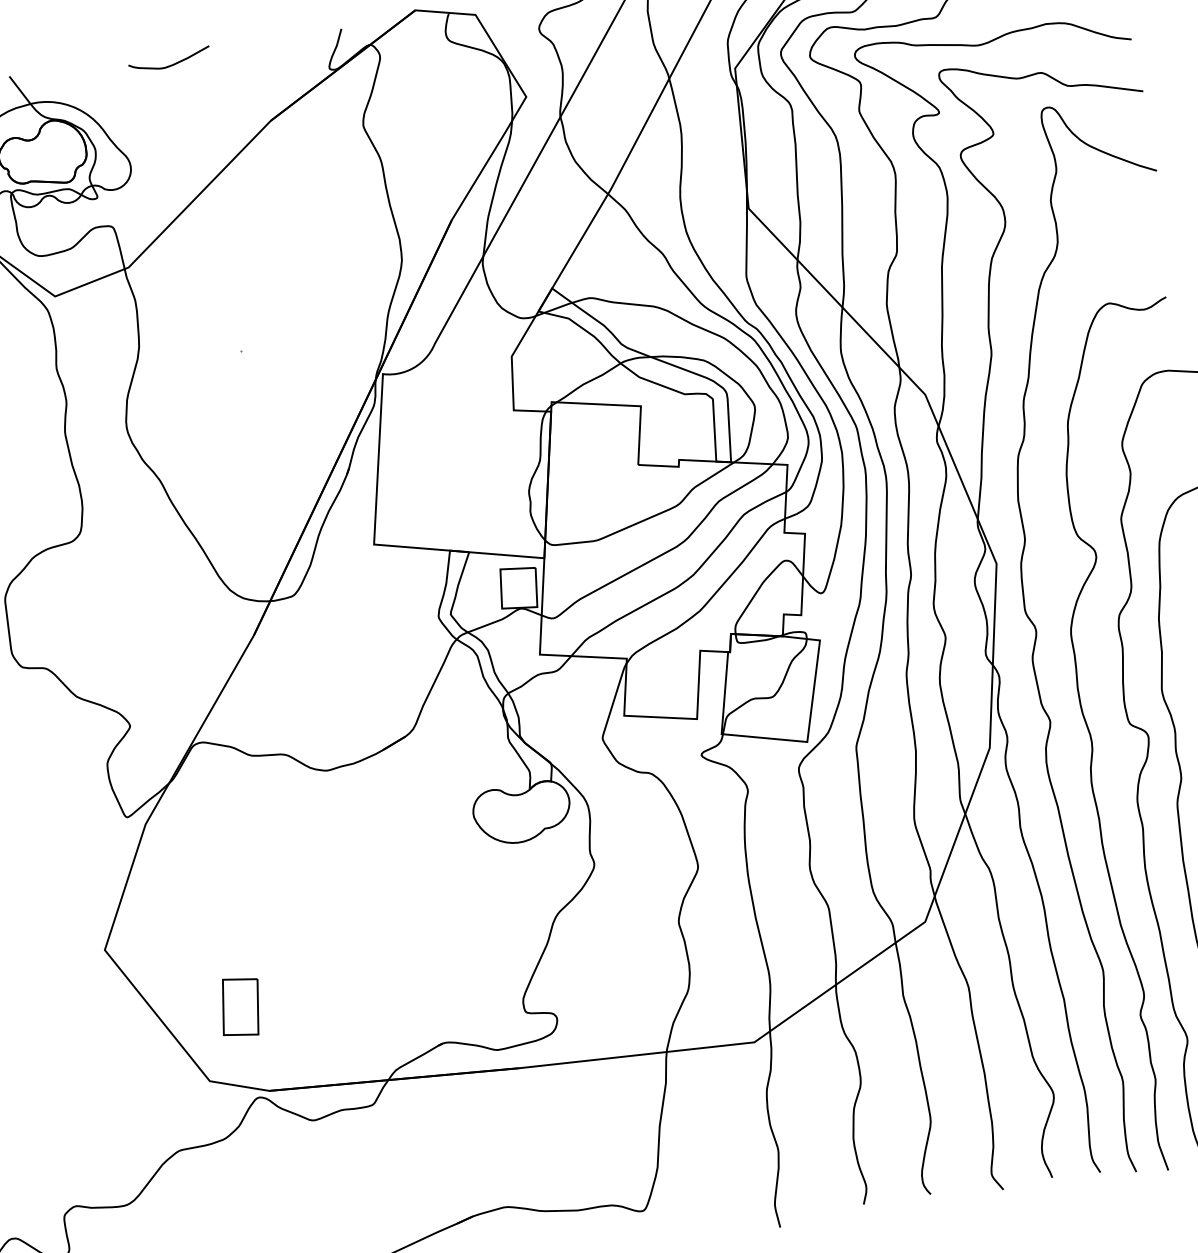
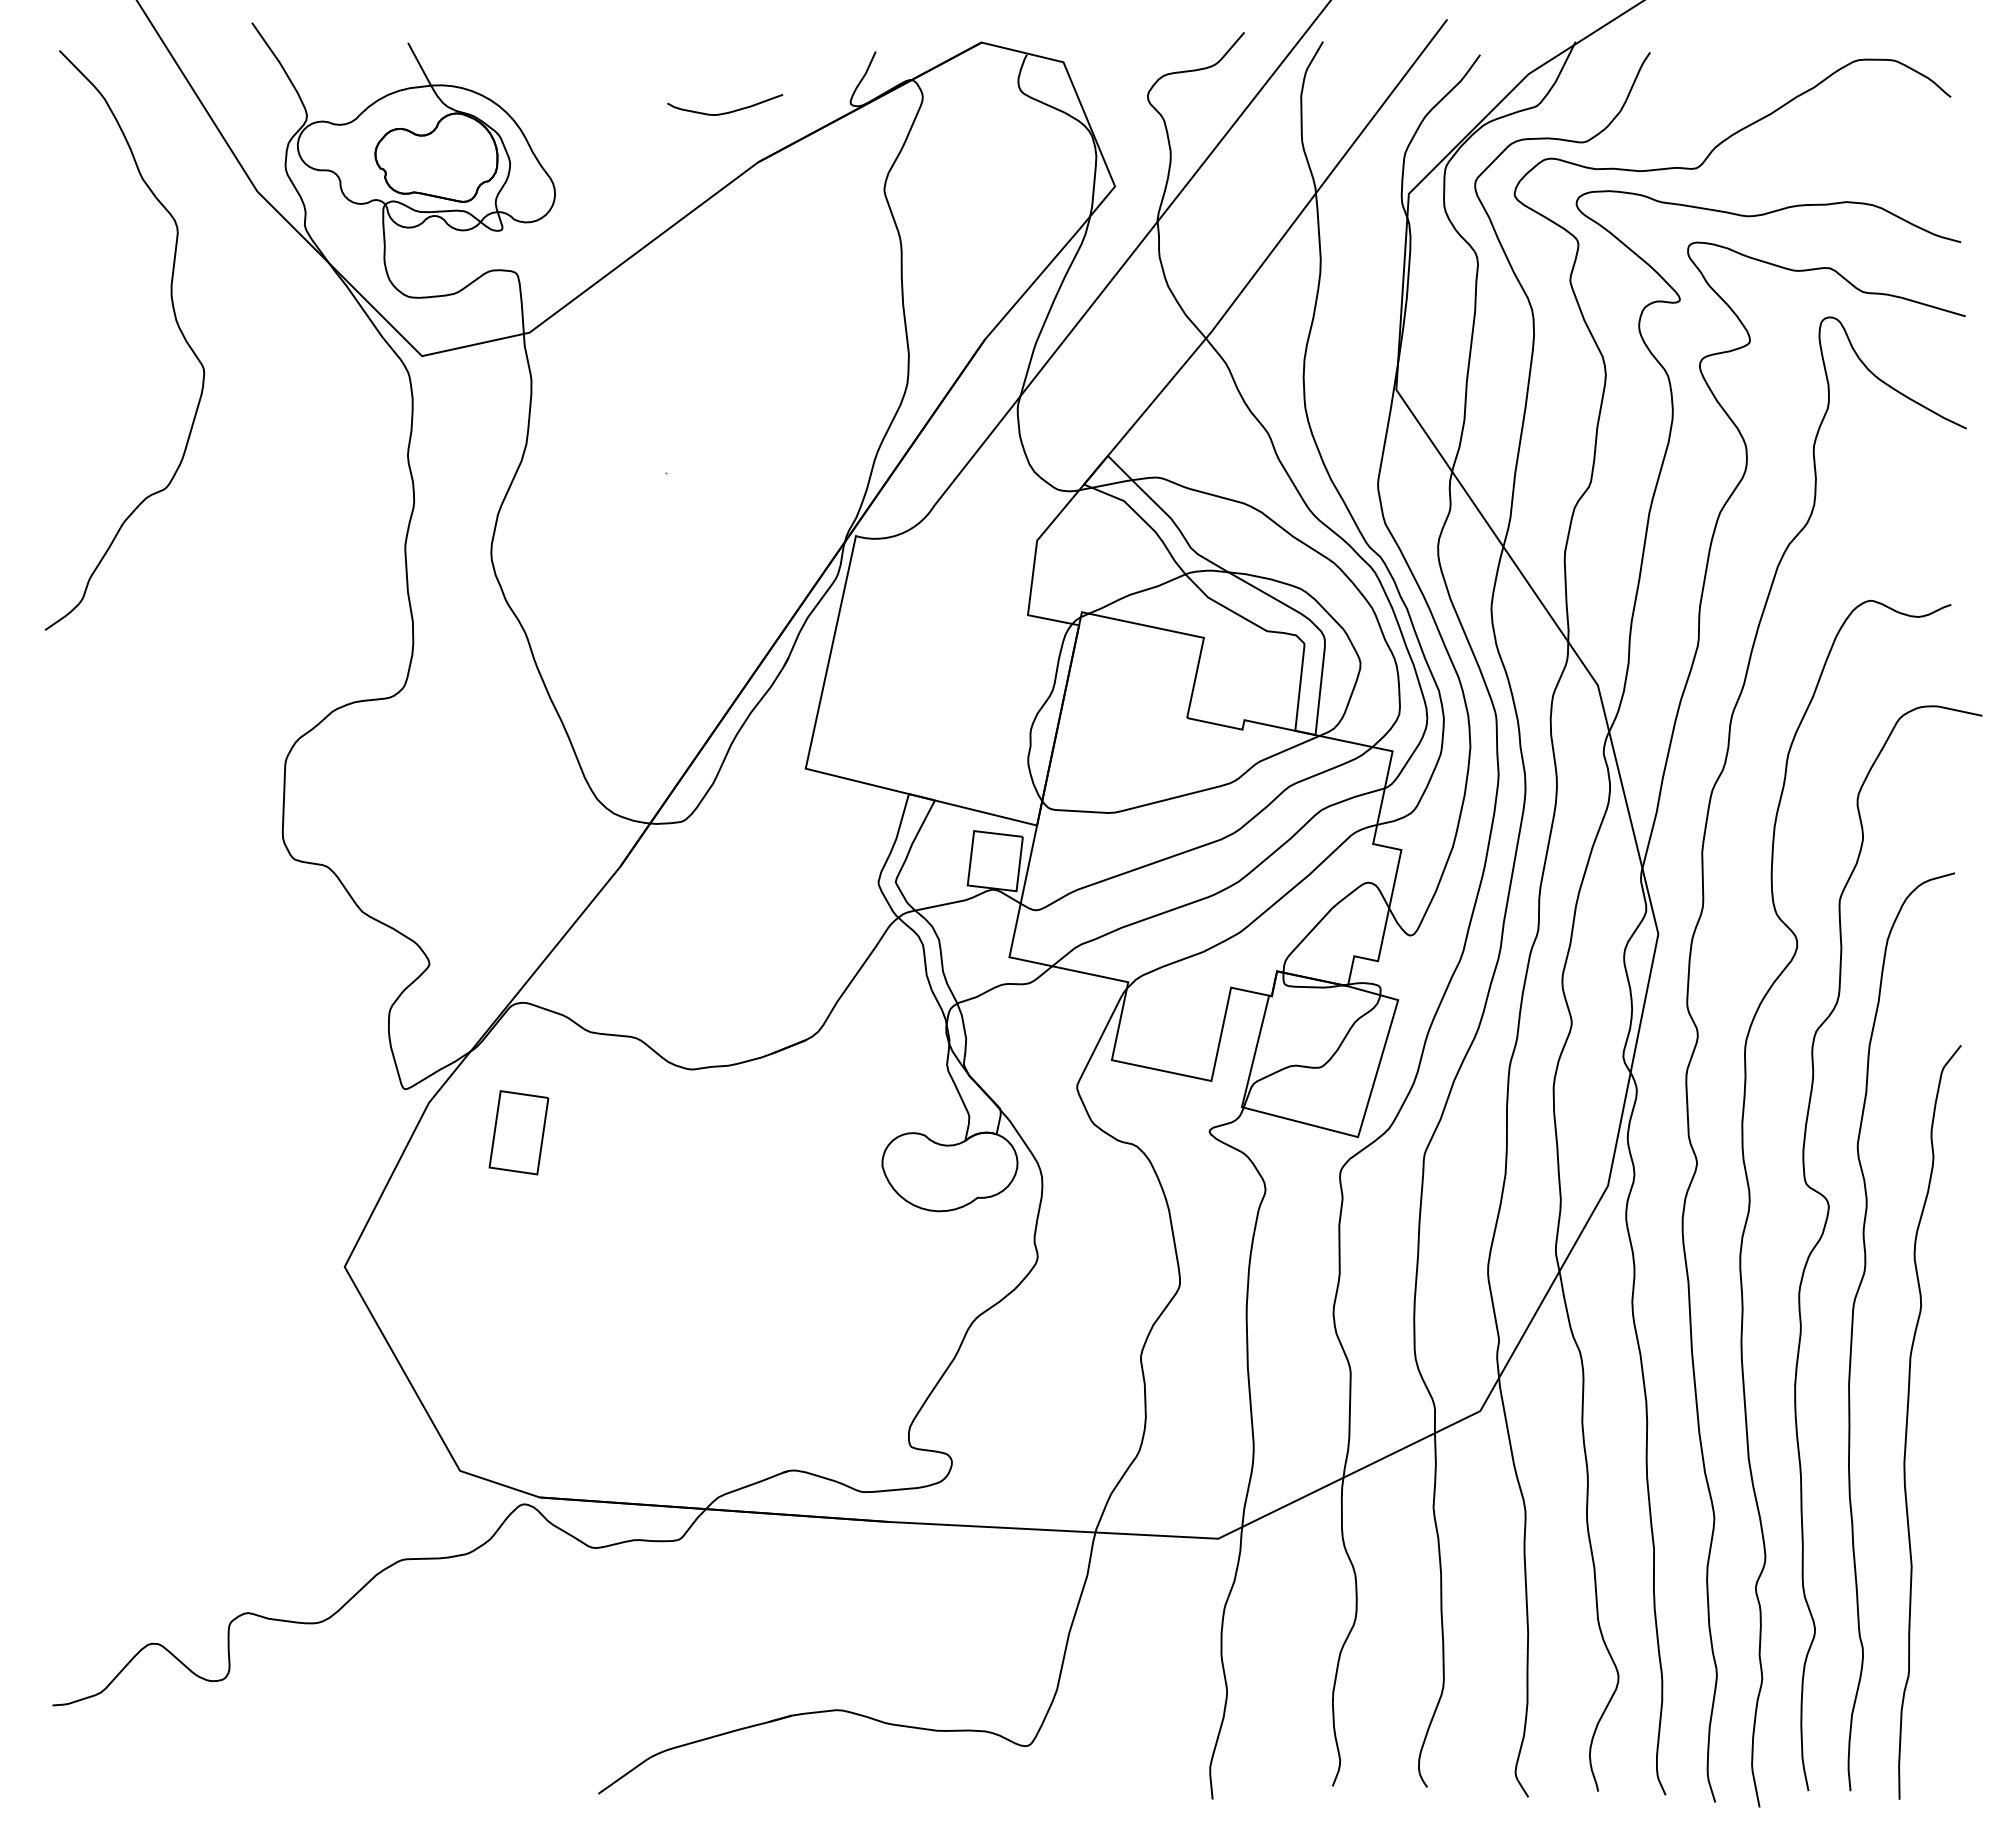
curve: (172, 64) -> (728, 111), moved
part: (240, 1007) -> (518, 1132), moved

